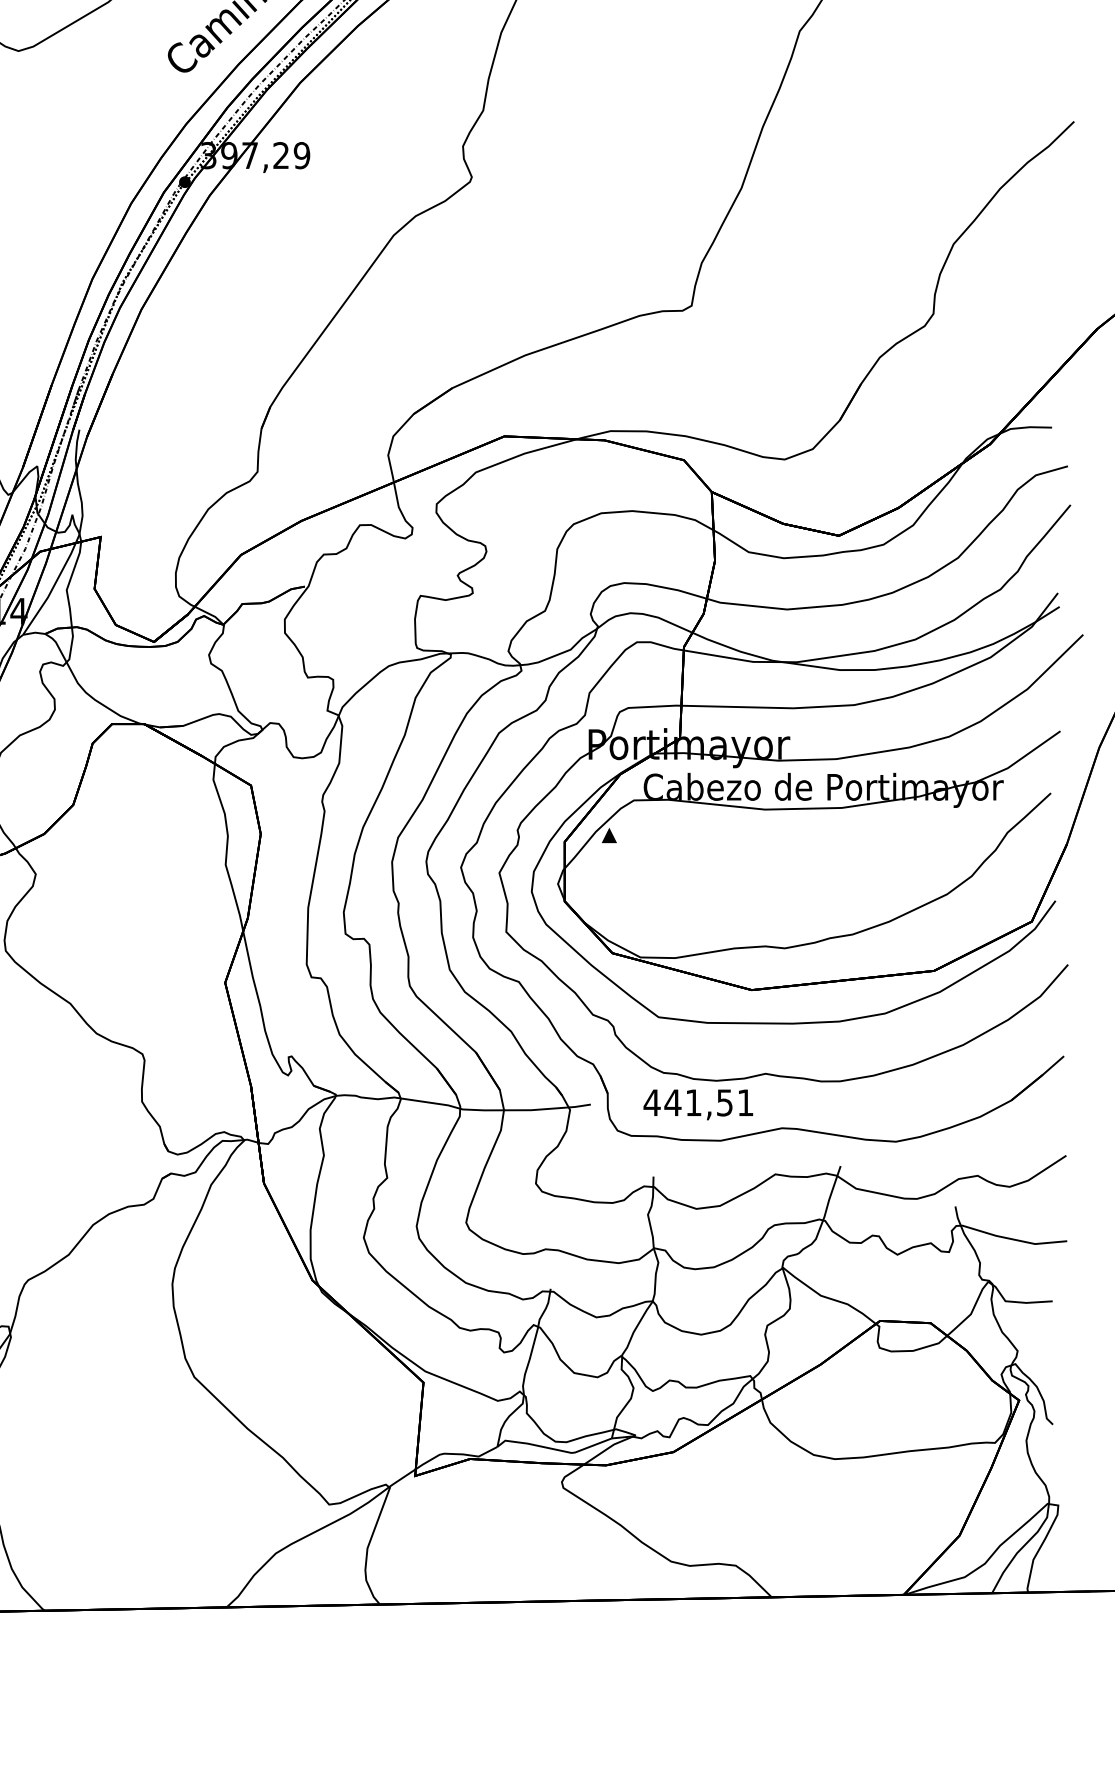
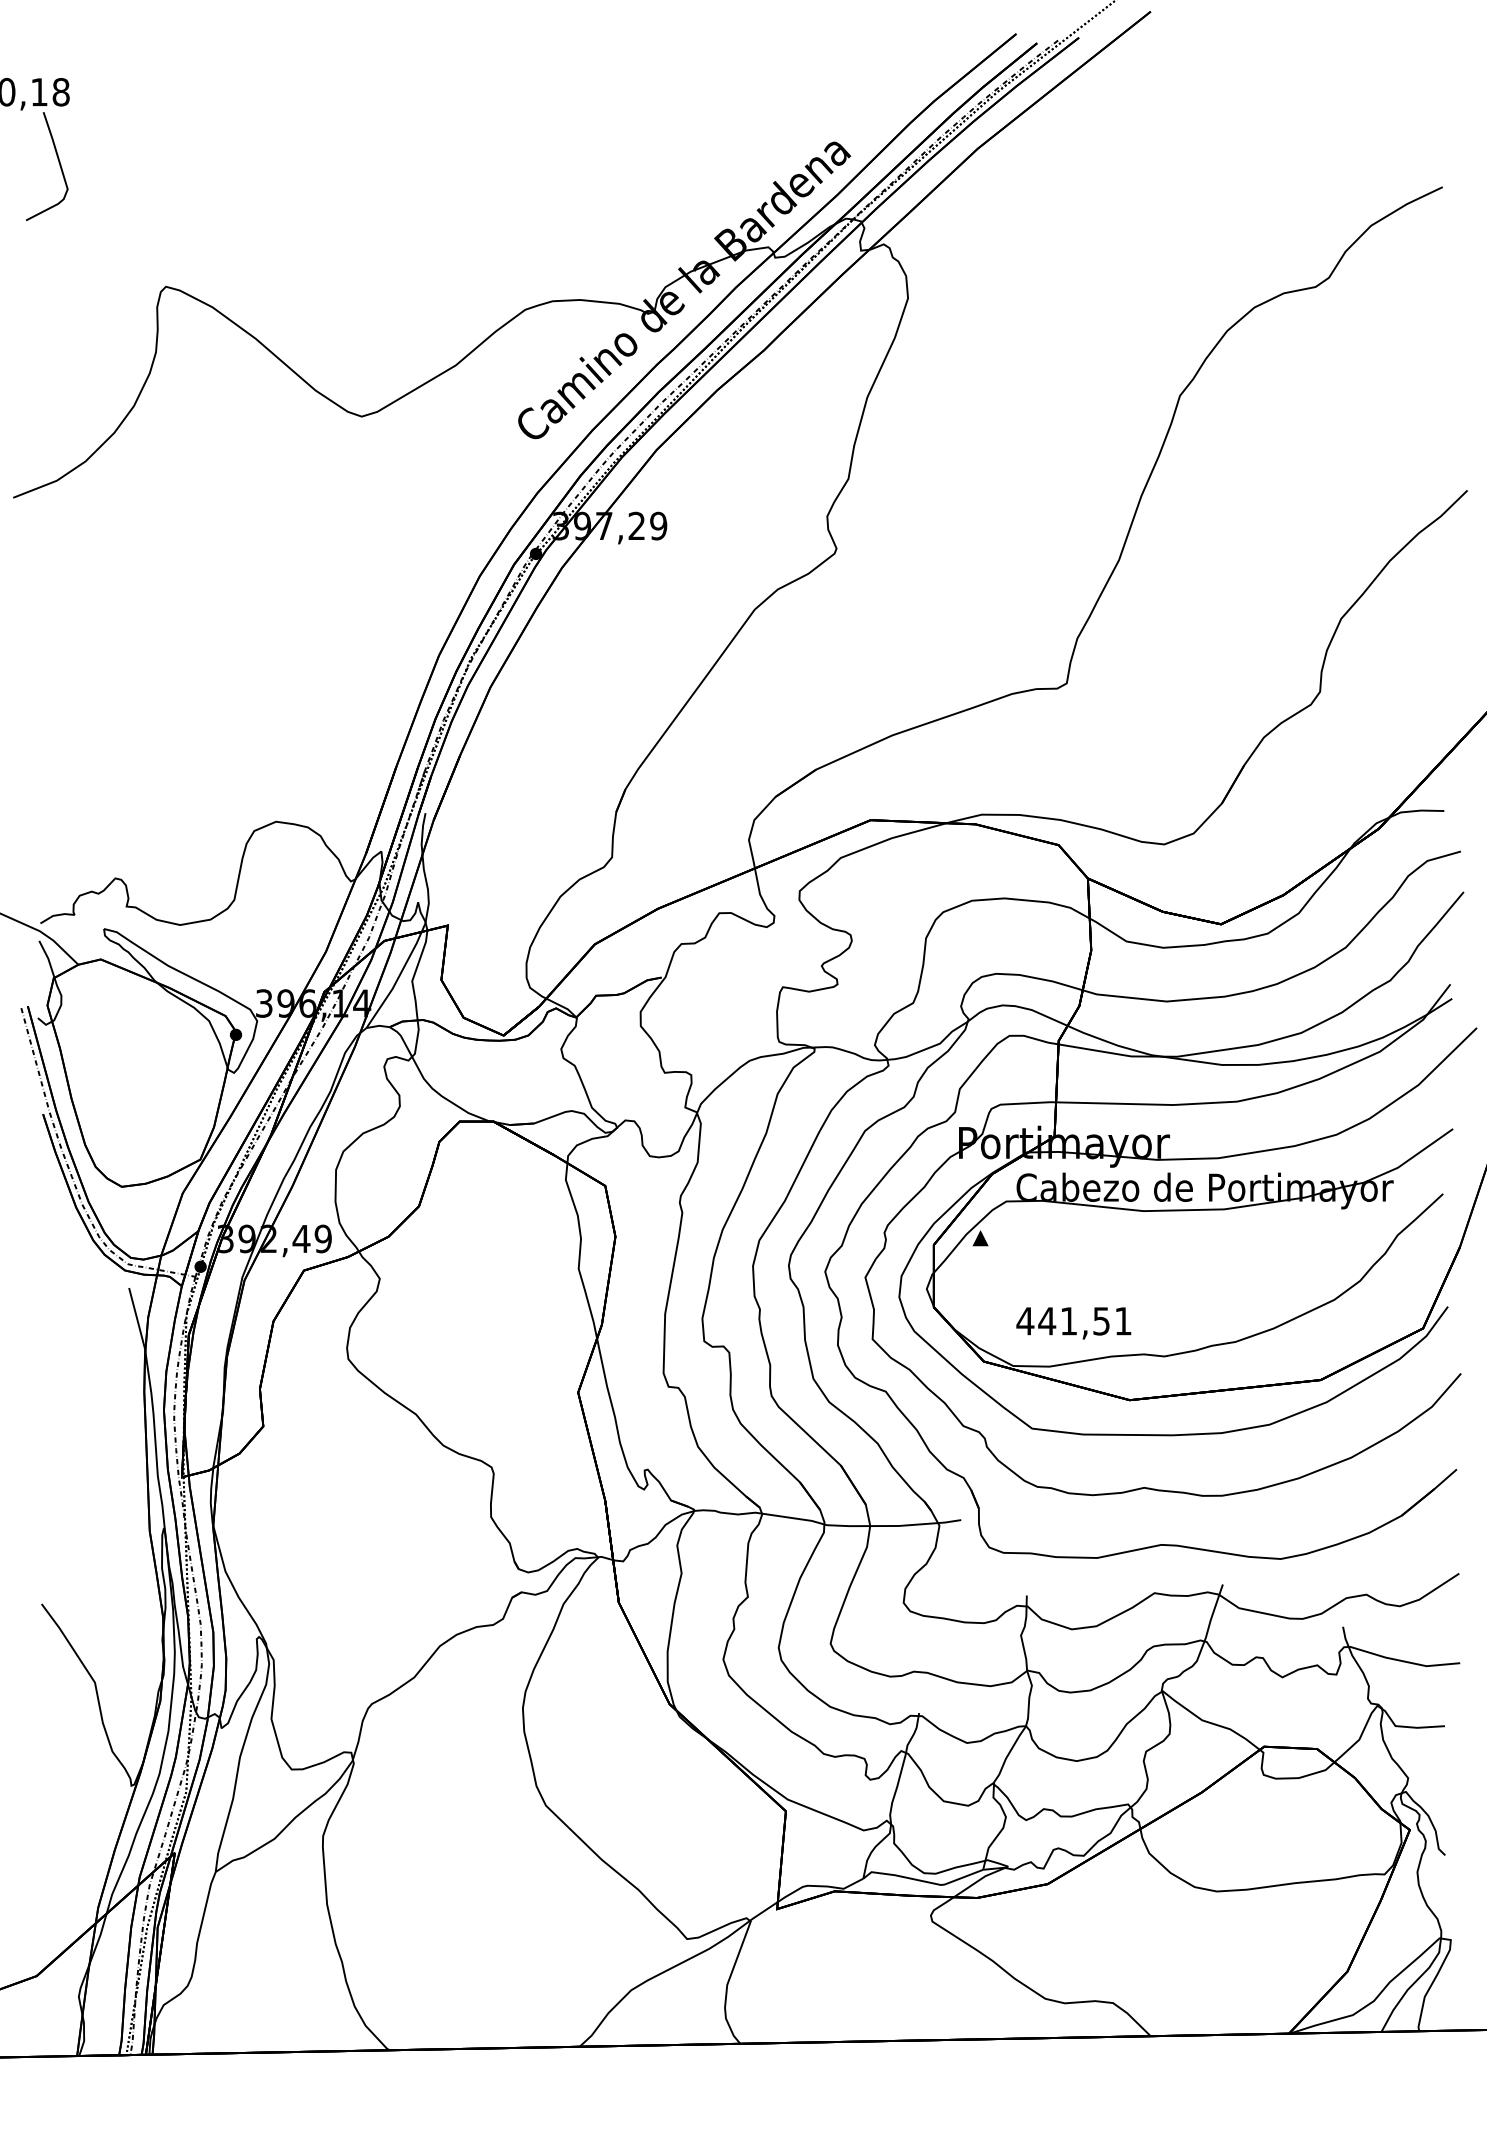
text: (698, 1104) -> (1073, 1323), moved

